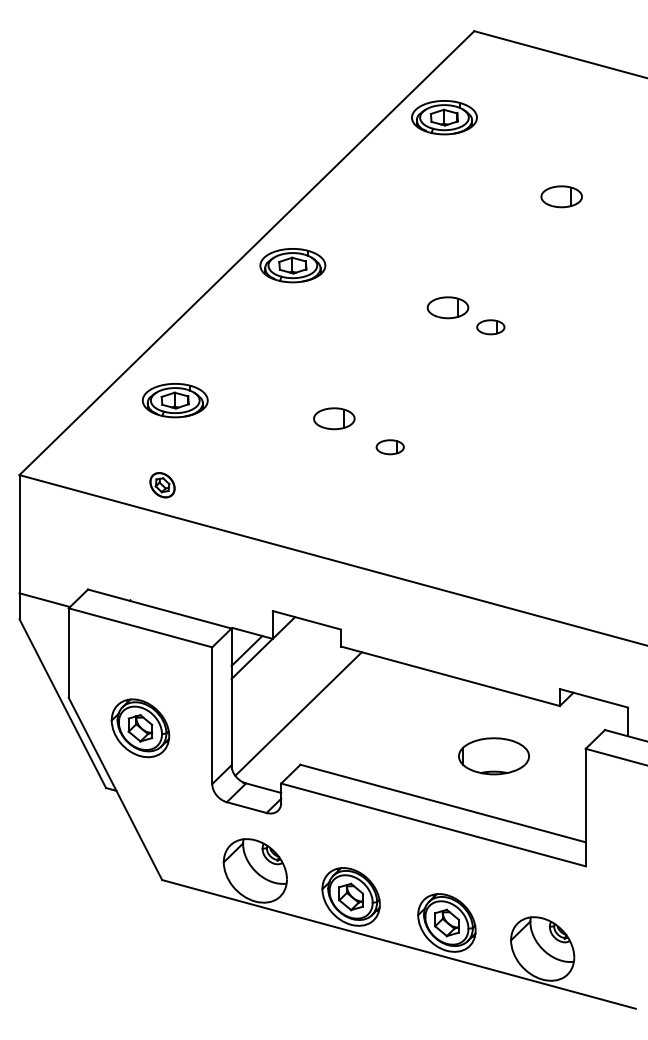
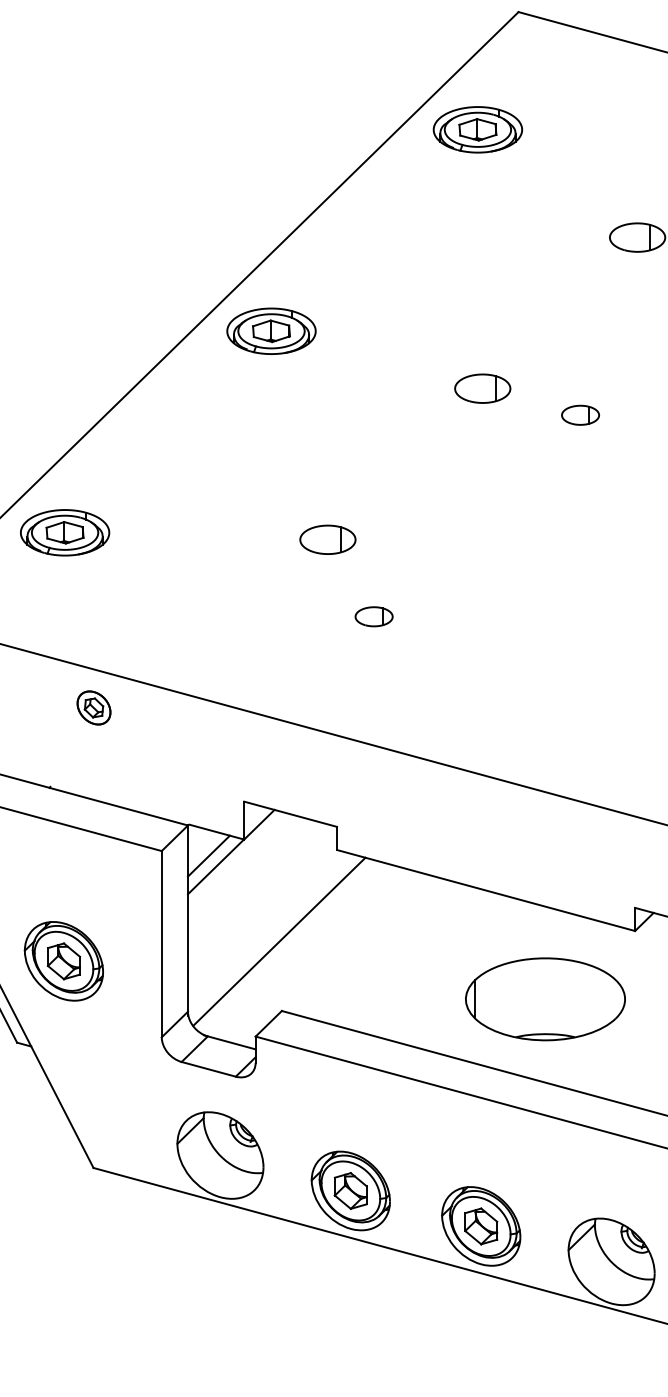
part: (490, 327) -> (580, 415), moved
part: (174, 400) -> (64, 532), moved
part: (389, 447) -> (373, 617), moved
part: (162, 485) -> (93, 708), moved
part: (493, 756) -> (544, 999), size x1.67

